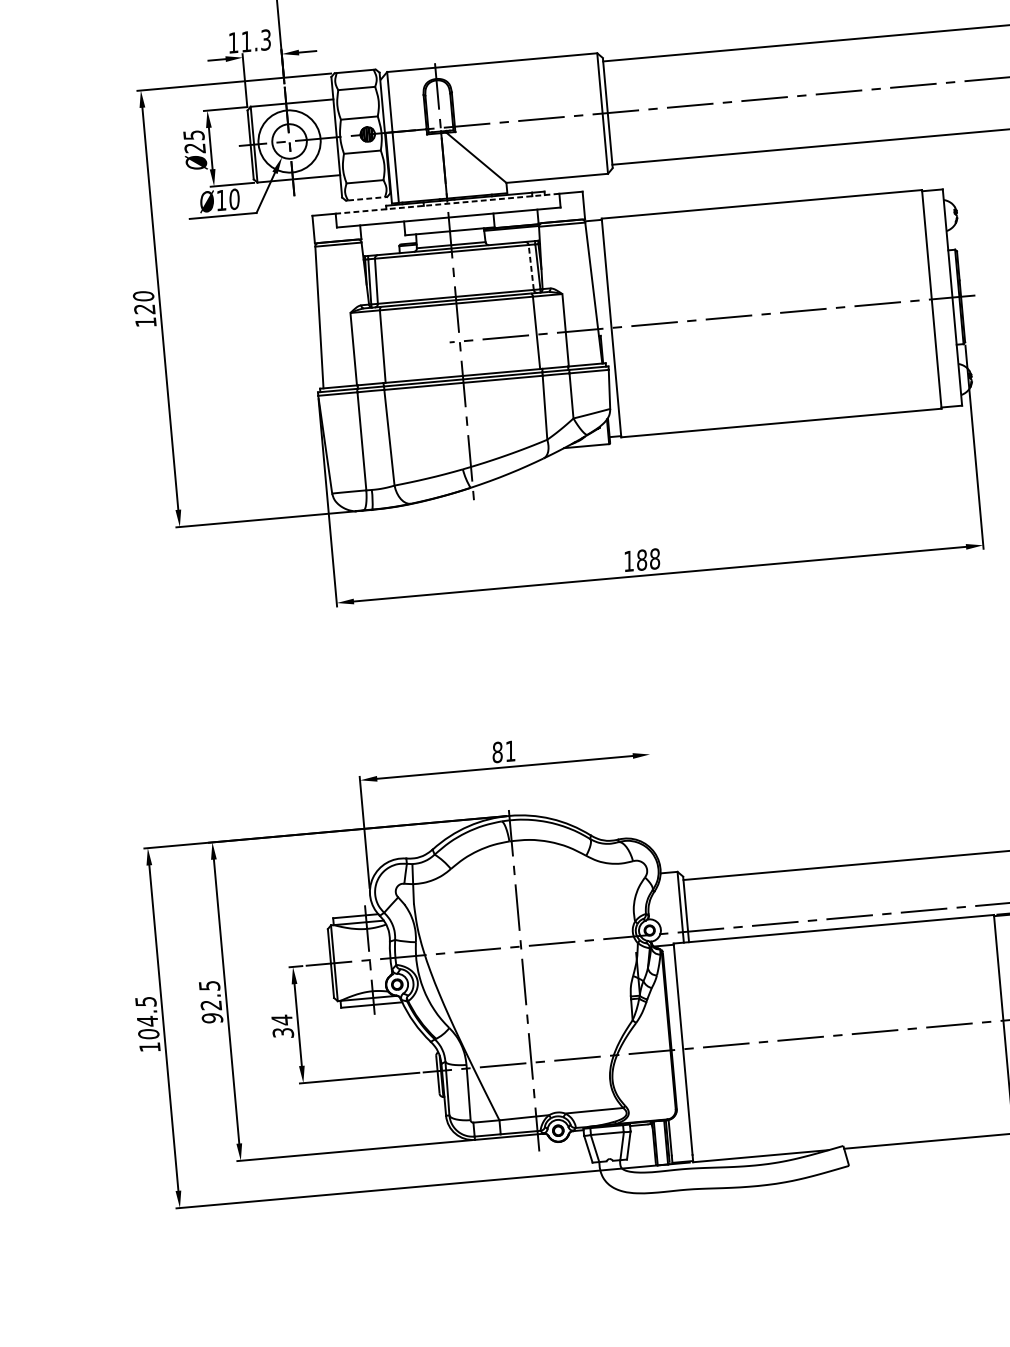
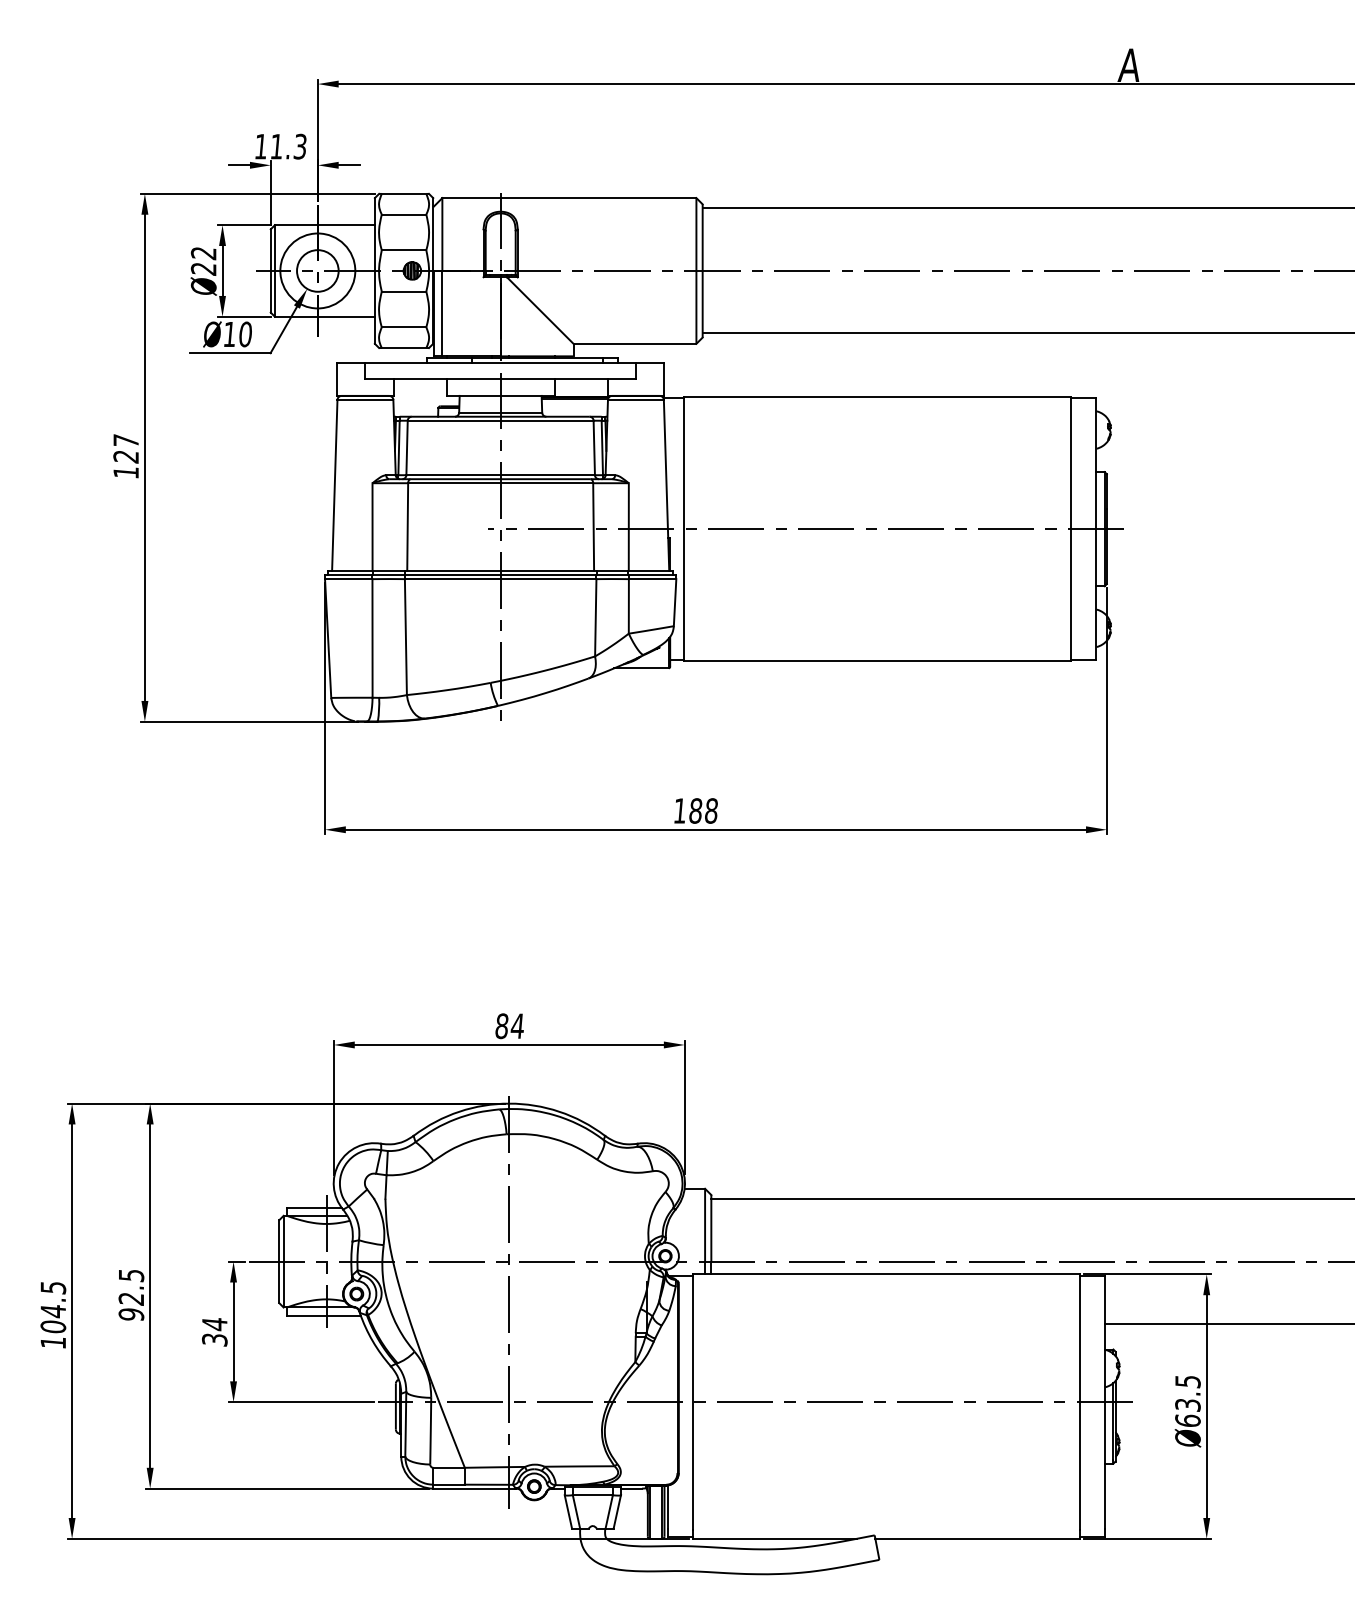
text: (193, 135) -> (203, 253), 25 -> 22
line: (366, 199) -> (404, 348), dashed -> solid
line: (447, 203) -> (500, 362), dashed -> solid
line: (531, 267) -> (594, 447), dashed -> solid
text: (143, 295) -> (125, 440), 120 -> 127
text: (509, 750) -> (516, 1025), 81 -> 84
line: (654, 806) -> (684, 1107), added

